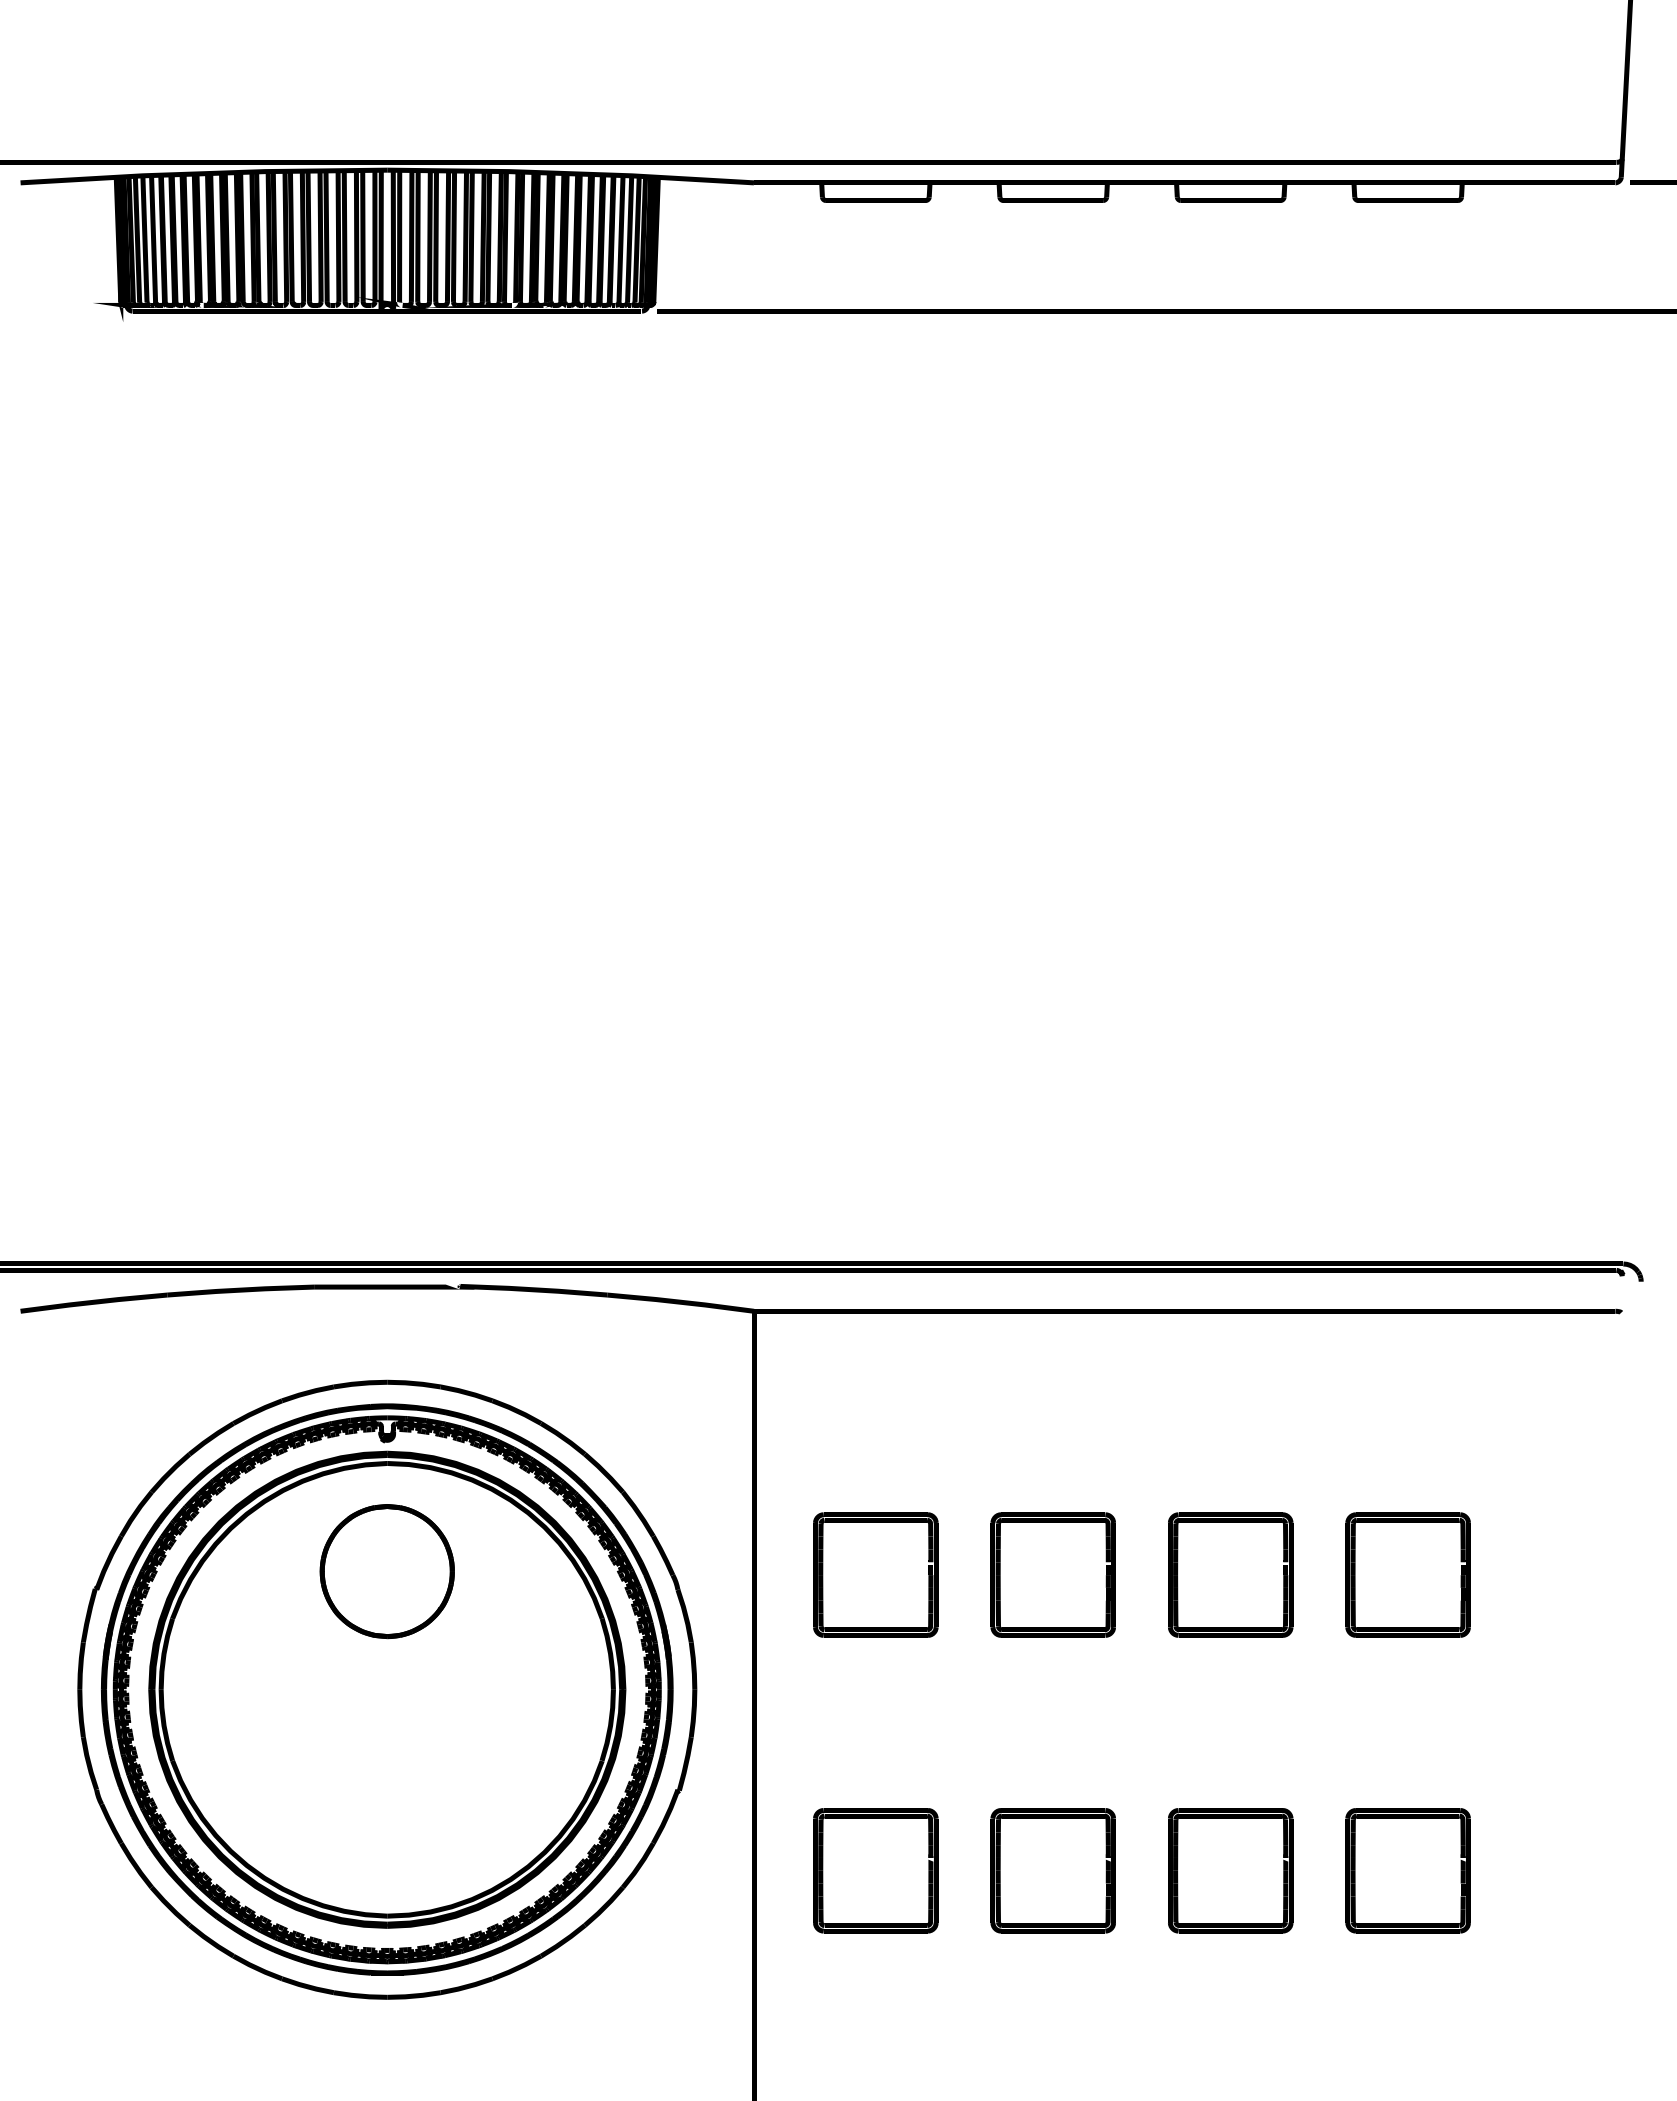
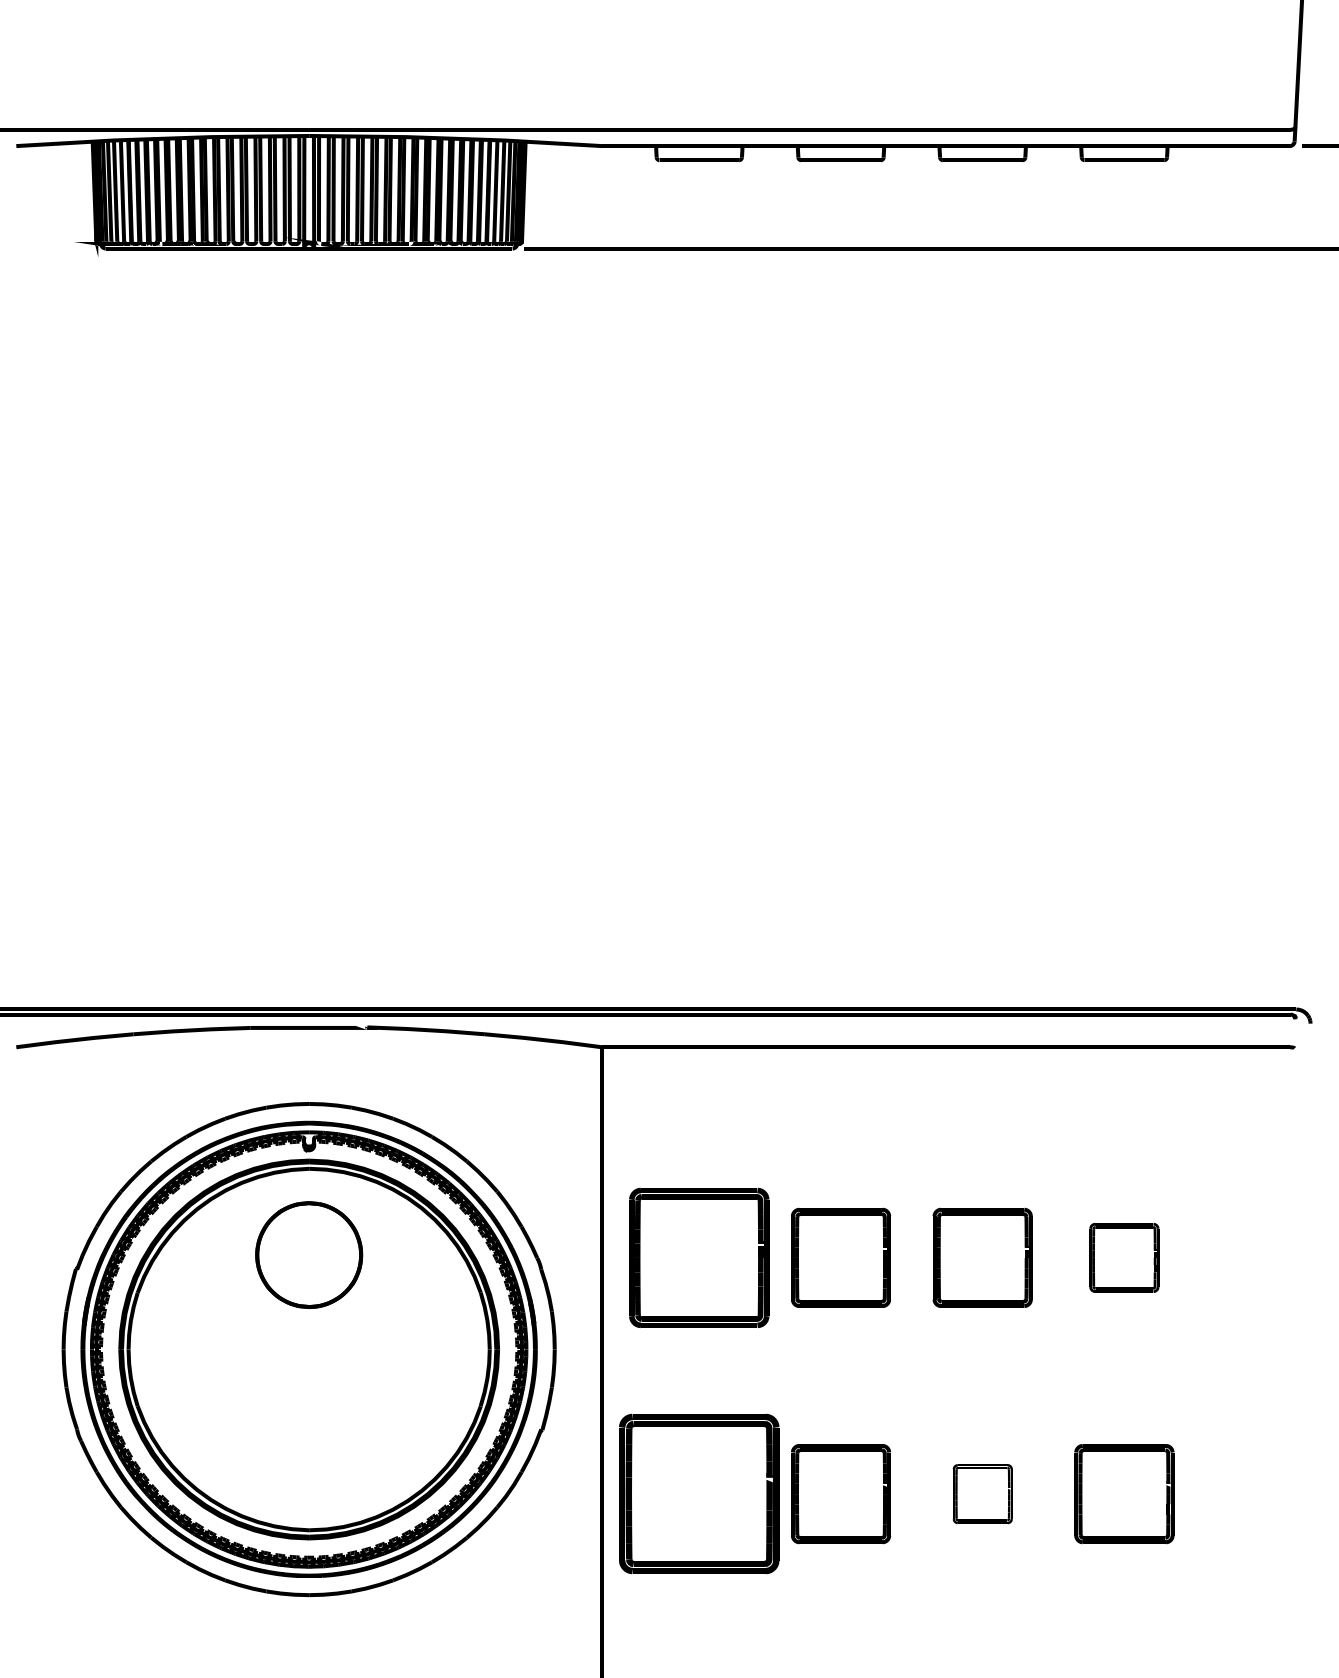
part: (875, 1574) -> (699, 1257), size x1.4
part: (1407, 1574) -> (1123, 1257), size x0.7
part: (875, 1870) -> (699, 1493), size x1.6
part: (1230, 1870) -> (982, 1493), size x0.6

